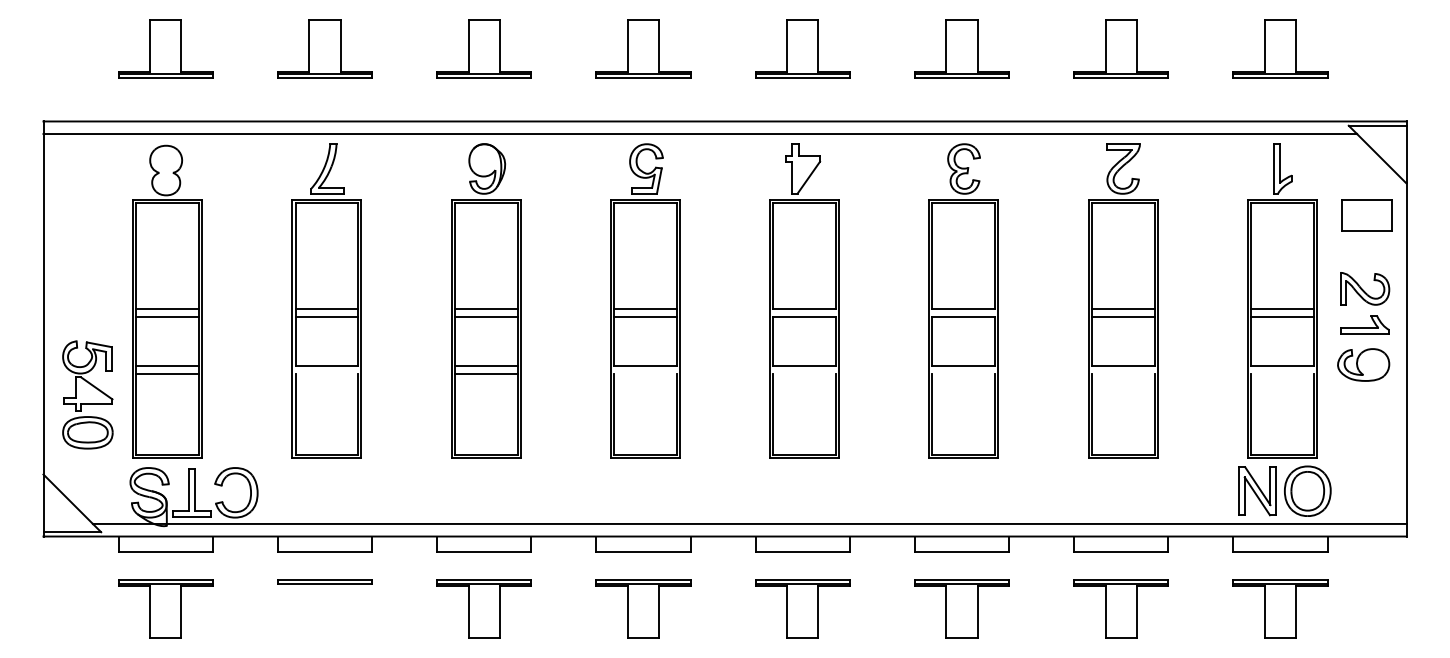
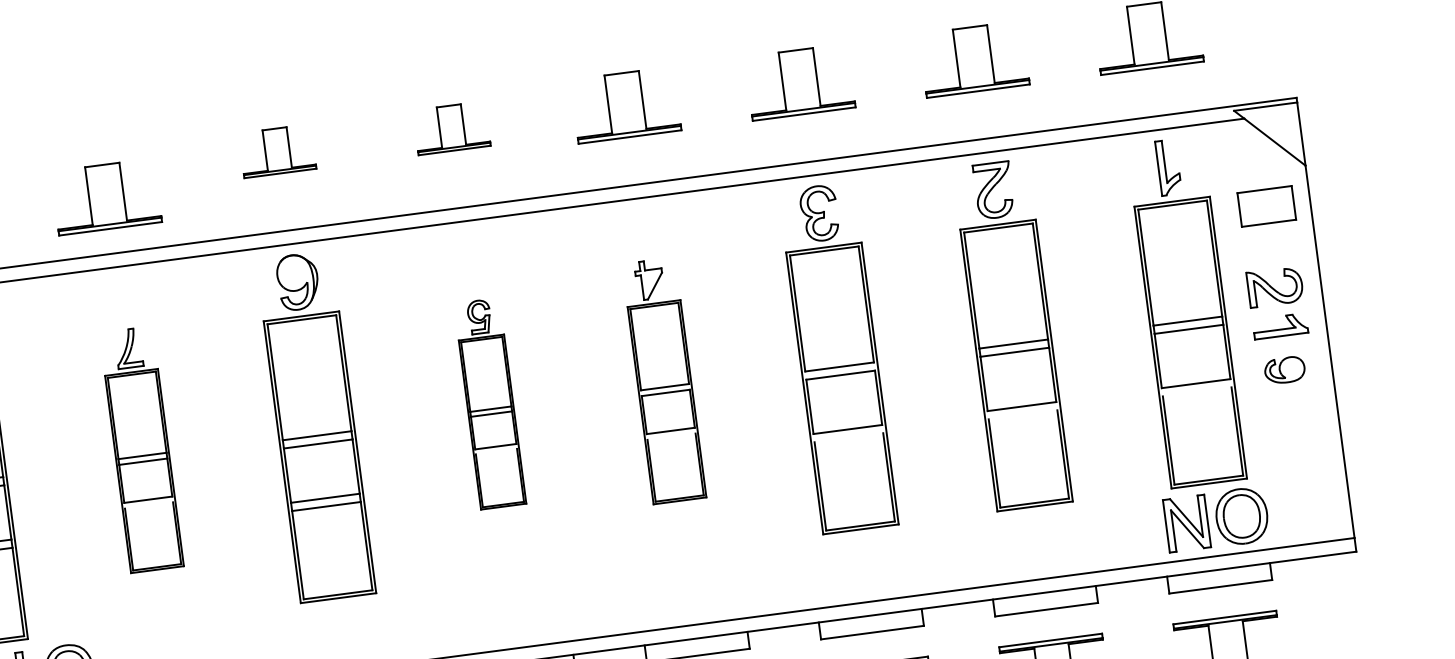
part: (324, 48) -> (105, 196), moved
part: (483, 48) -> (276, 150), size x0.7
part: (643, 48) -> (451, 127), size x0.7
part: (326, 300) -> (141, 449), size x0.7
part: (645, 300) -> (490, 403), size x0.6
part: (804, 300) -> (664, 380), size x0.7
part: (1363, 364) -> (1284, 369), size x0.7

